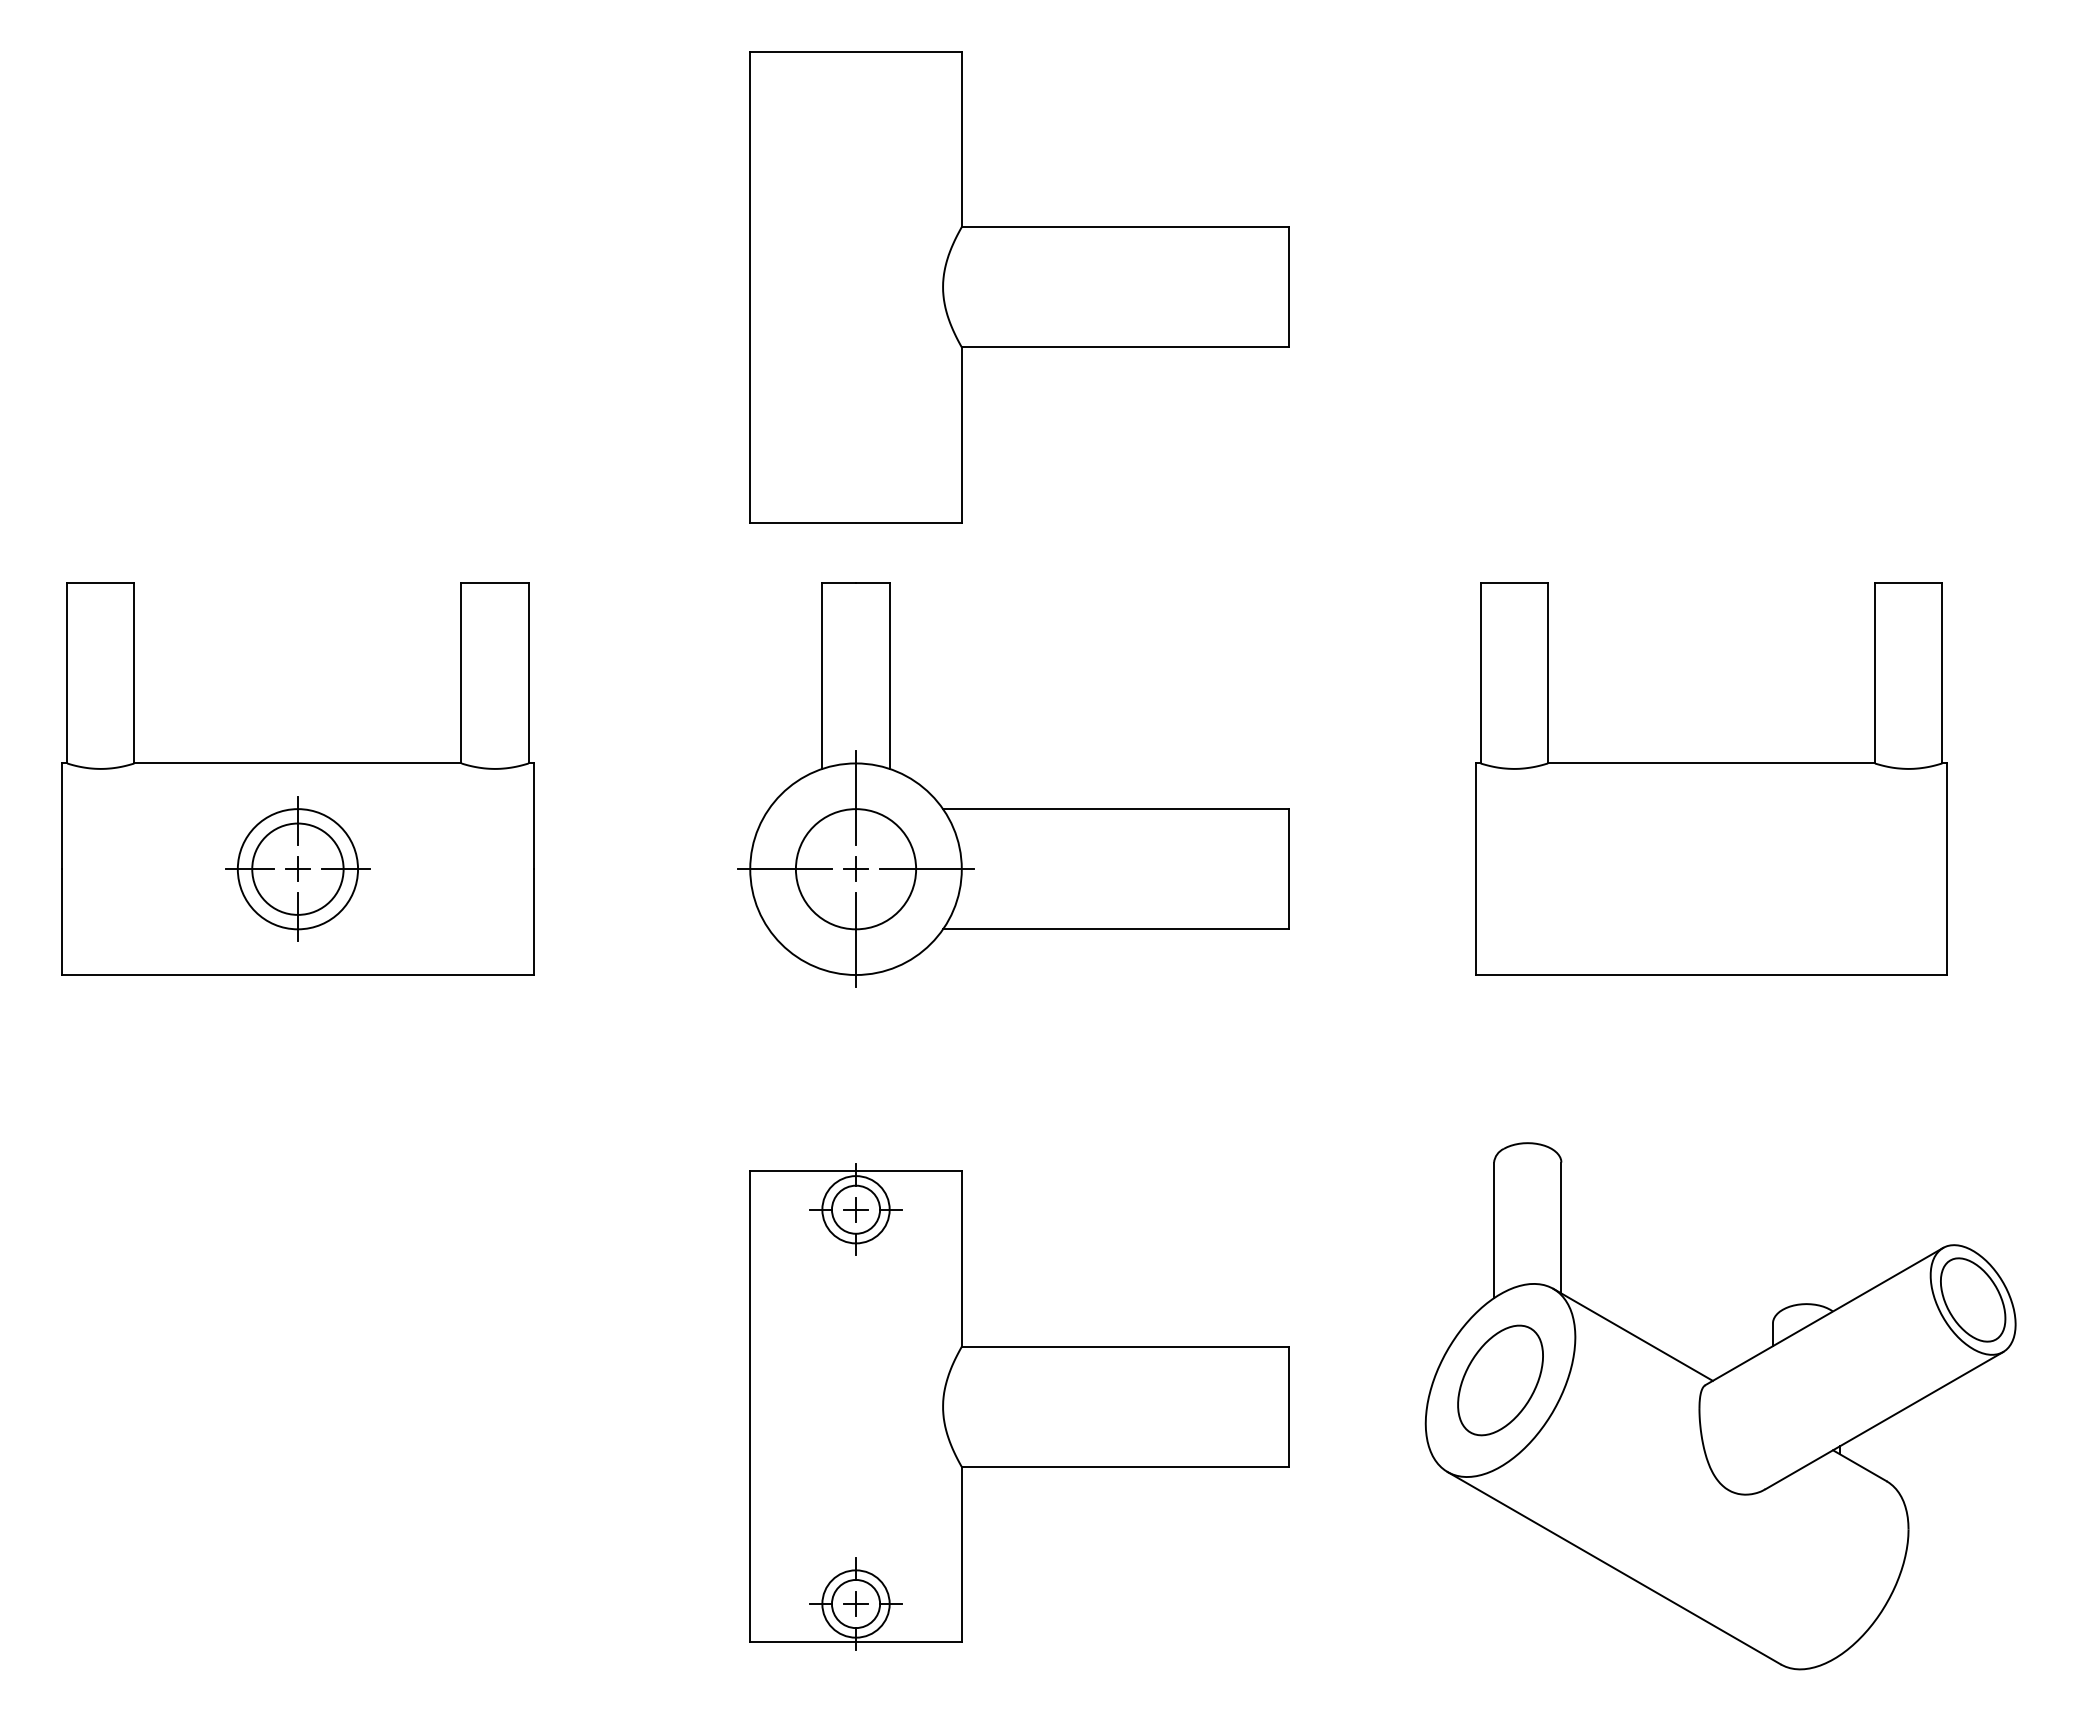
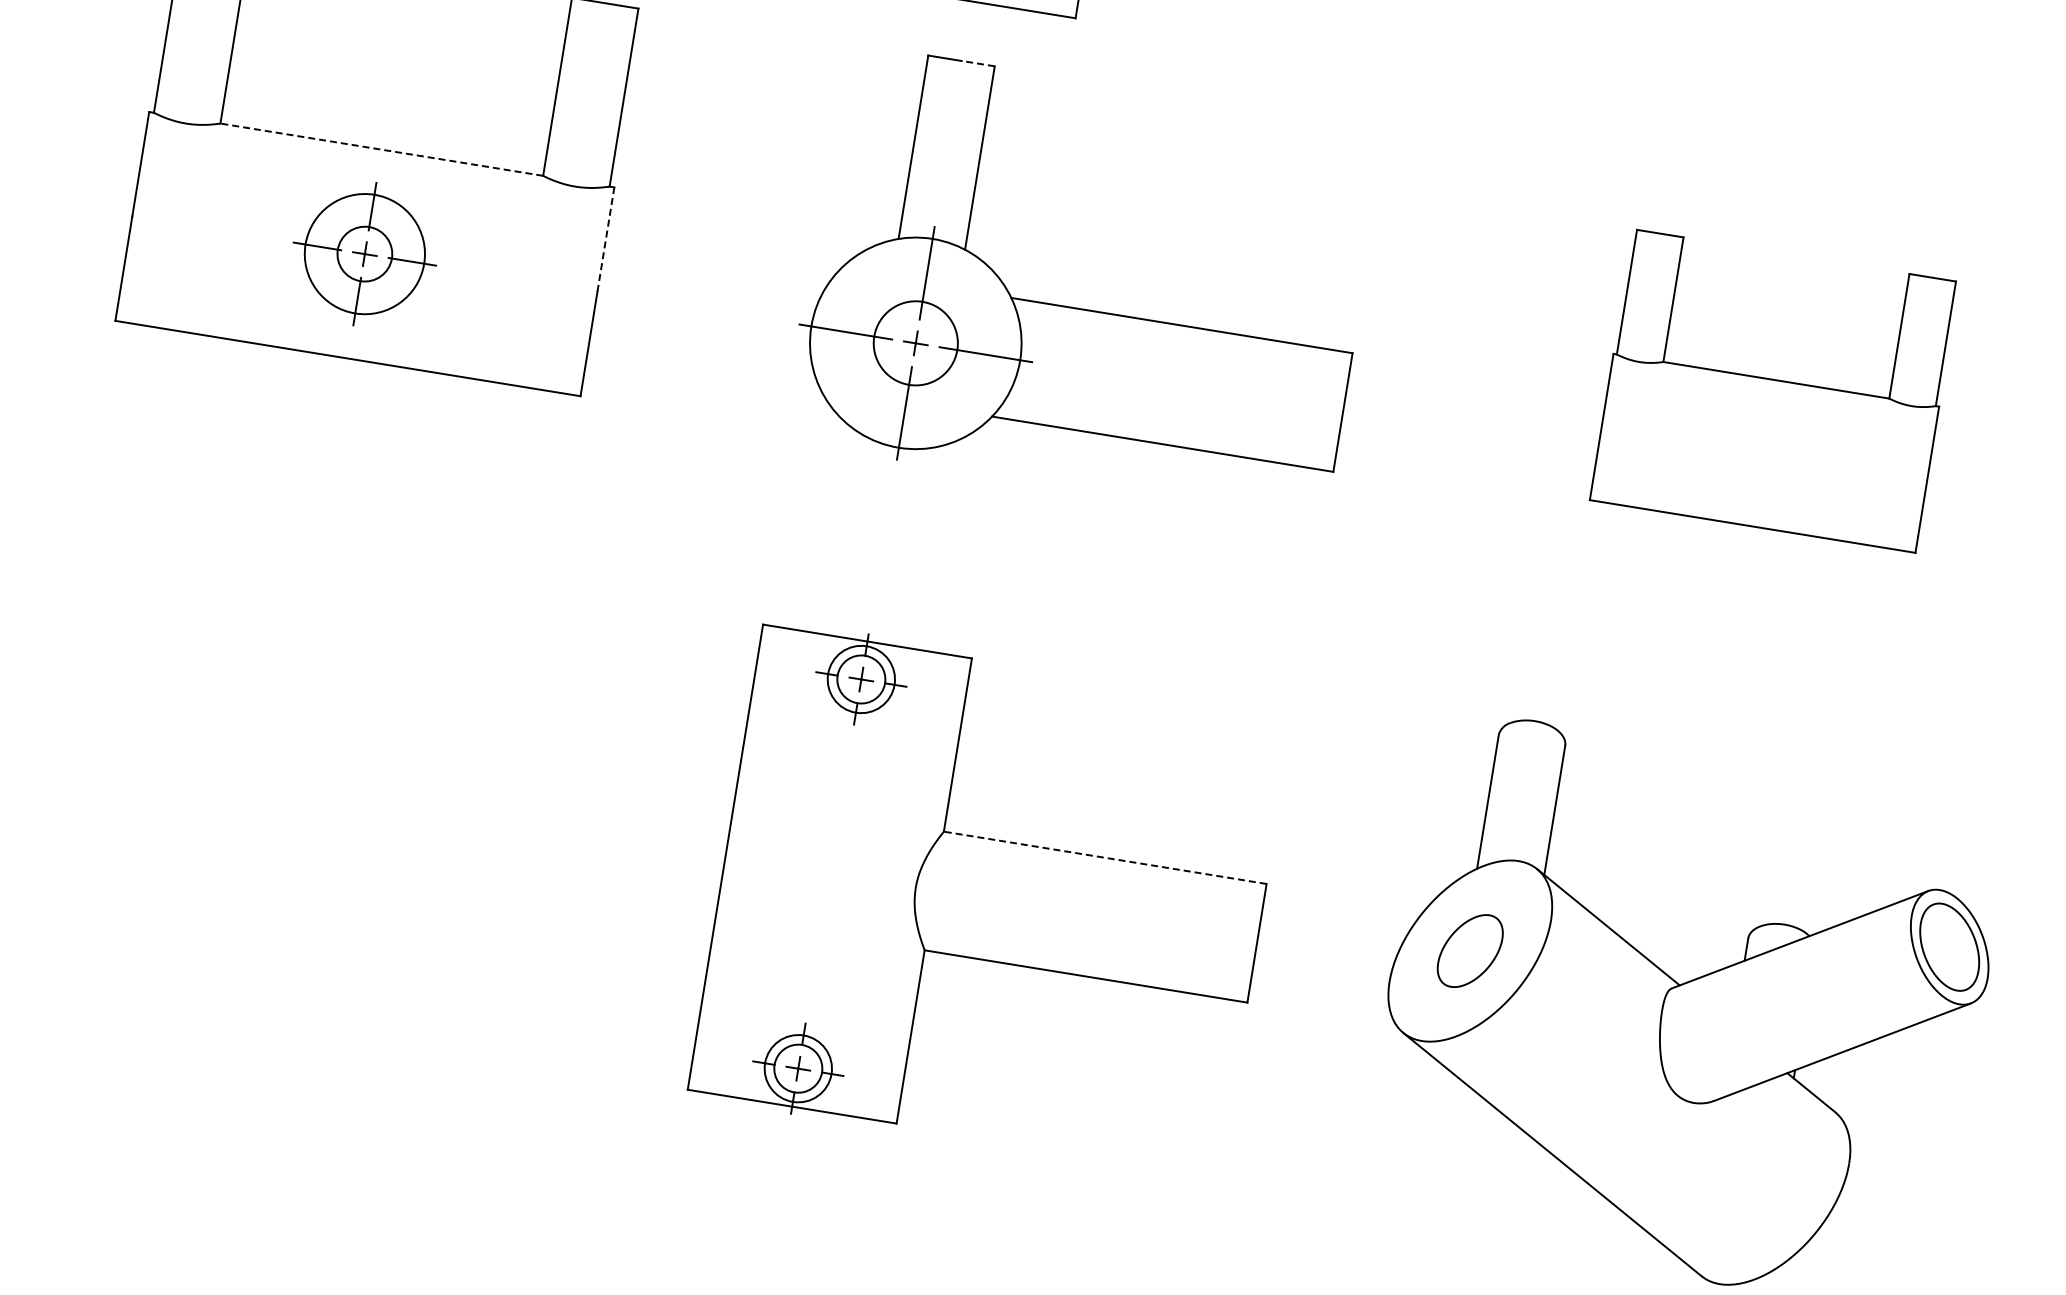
line: (872, 583) -> (977, 63), solid -> dashed
line: (297, 763) -> (381, 149), solid -> dashed
part: (1711, 778) -> (1774, 390), size x0.7
line: (533, 816) -> (605, 239), solid -> dashed
circle: (297, 868) -> (364, 253), size x0.6
circle: (855, 869) -> (915, 343), size x0.7
line: (1124, 1346) -> (1104, 857), solid -> dashed
part: (1500, 1380) -> (1470, 951), size x0.7

